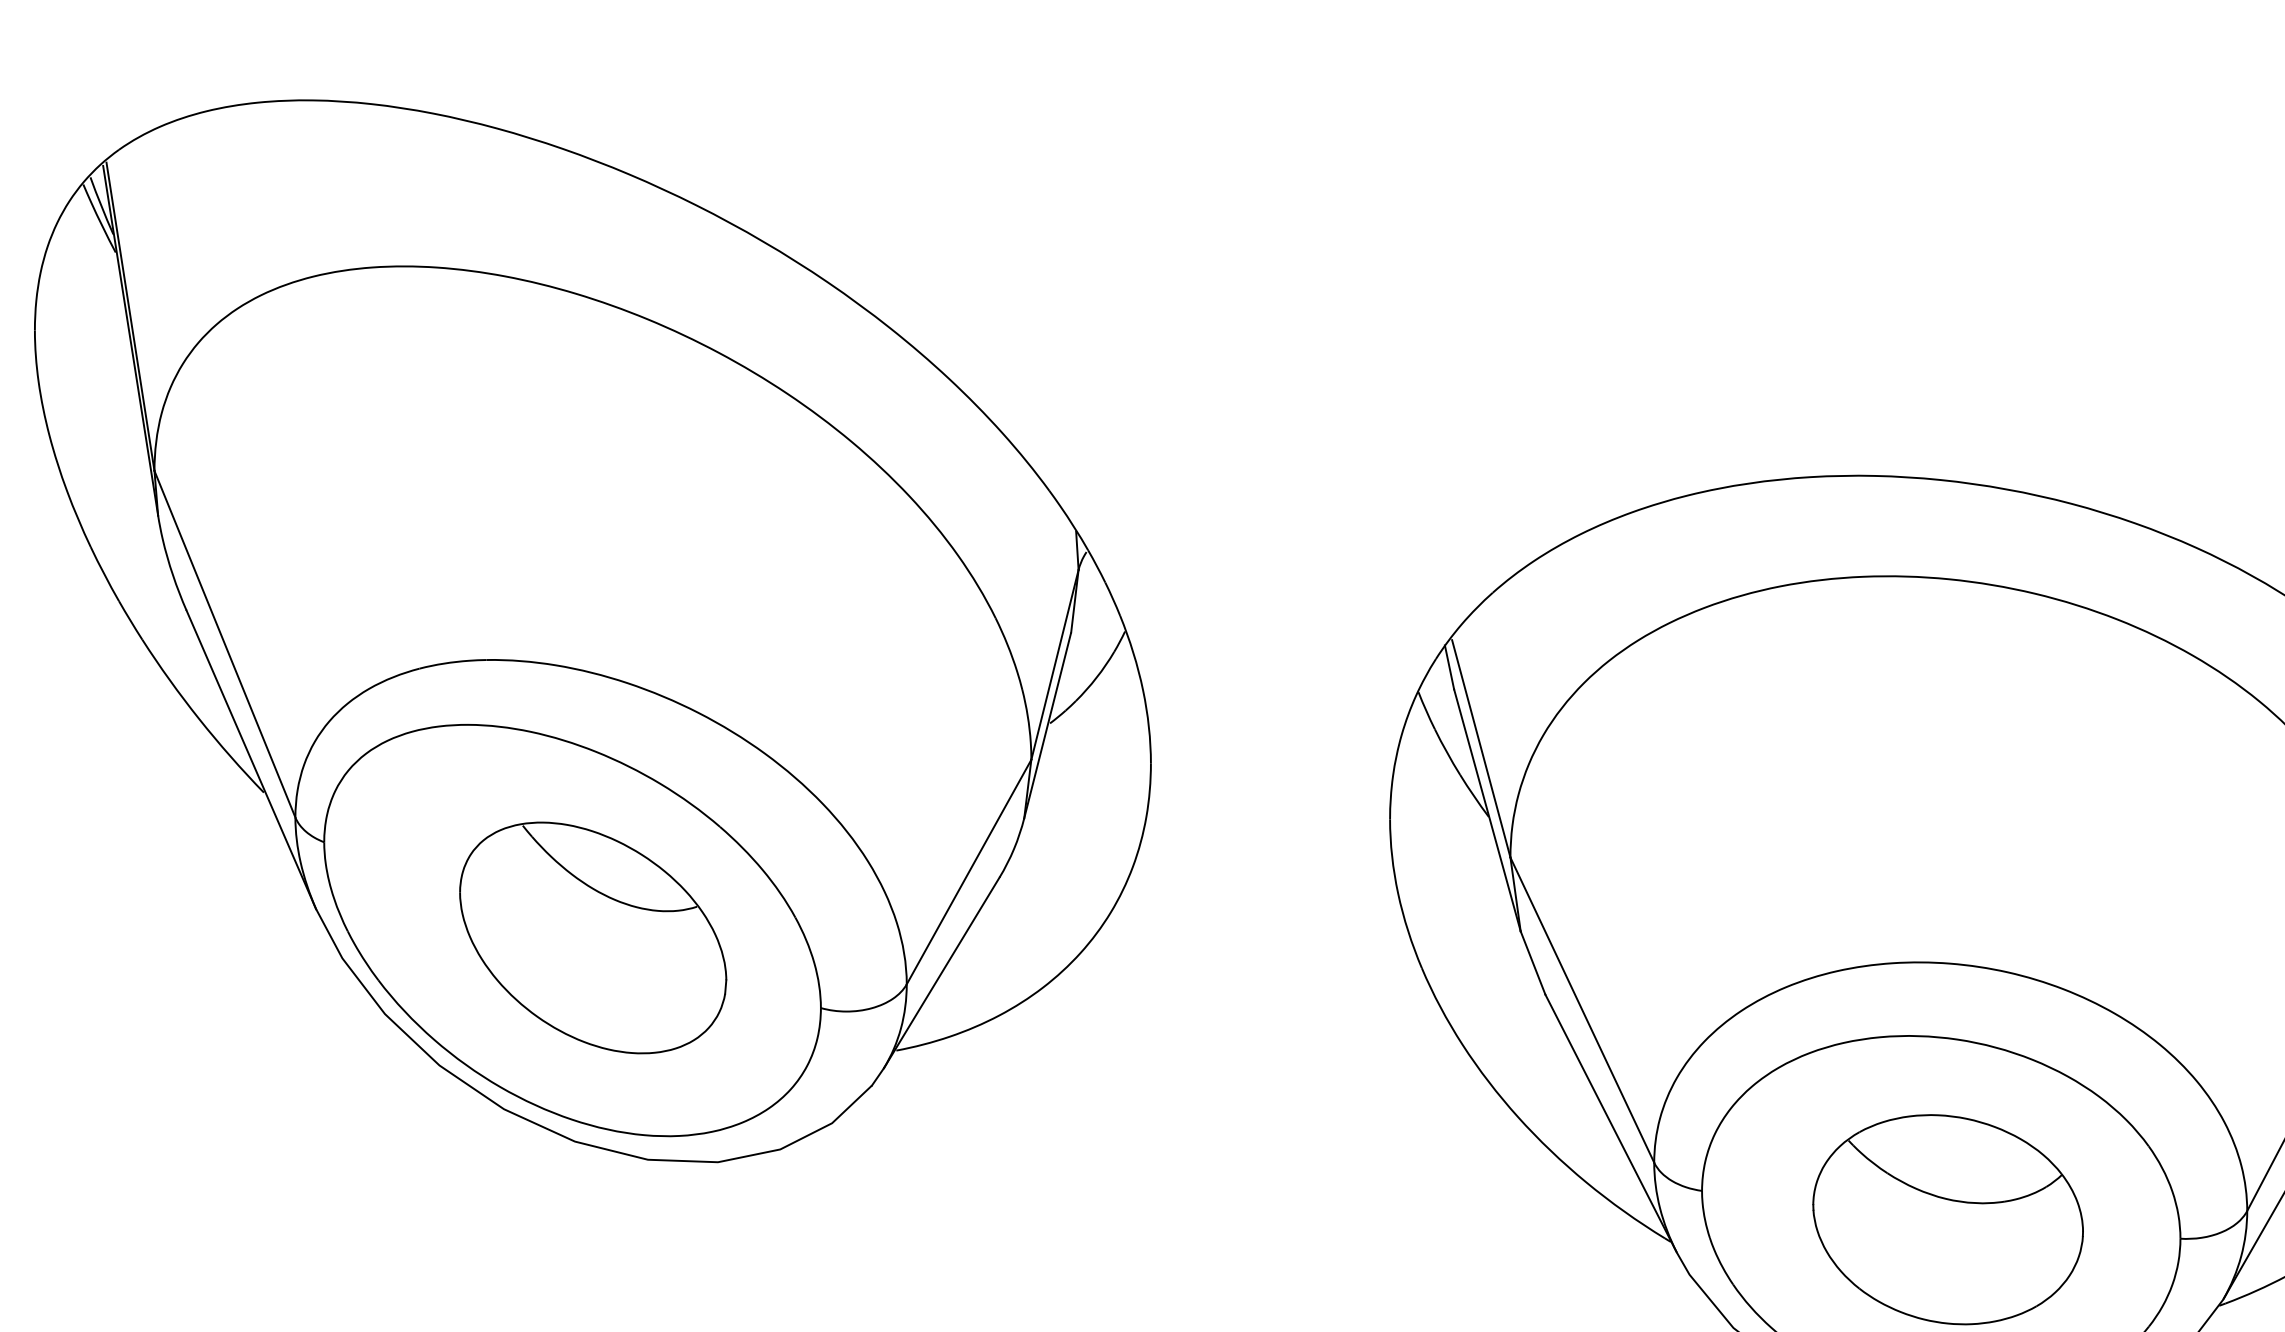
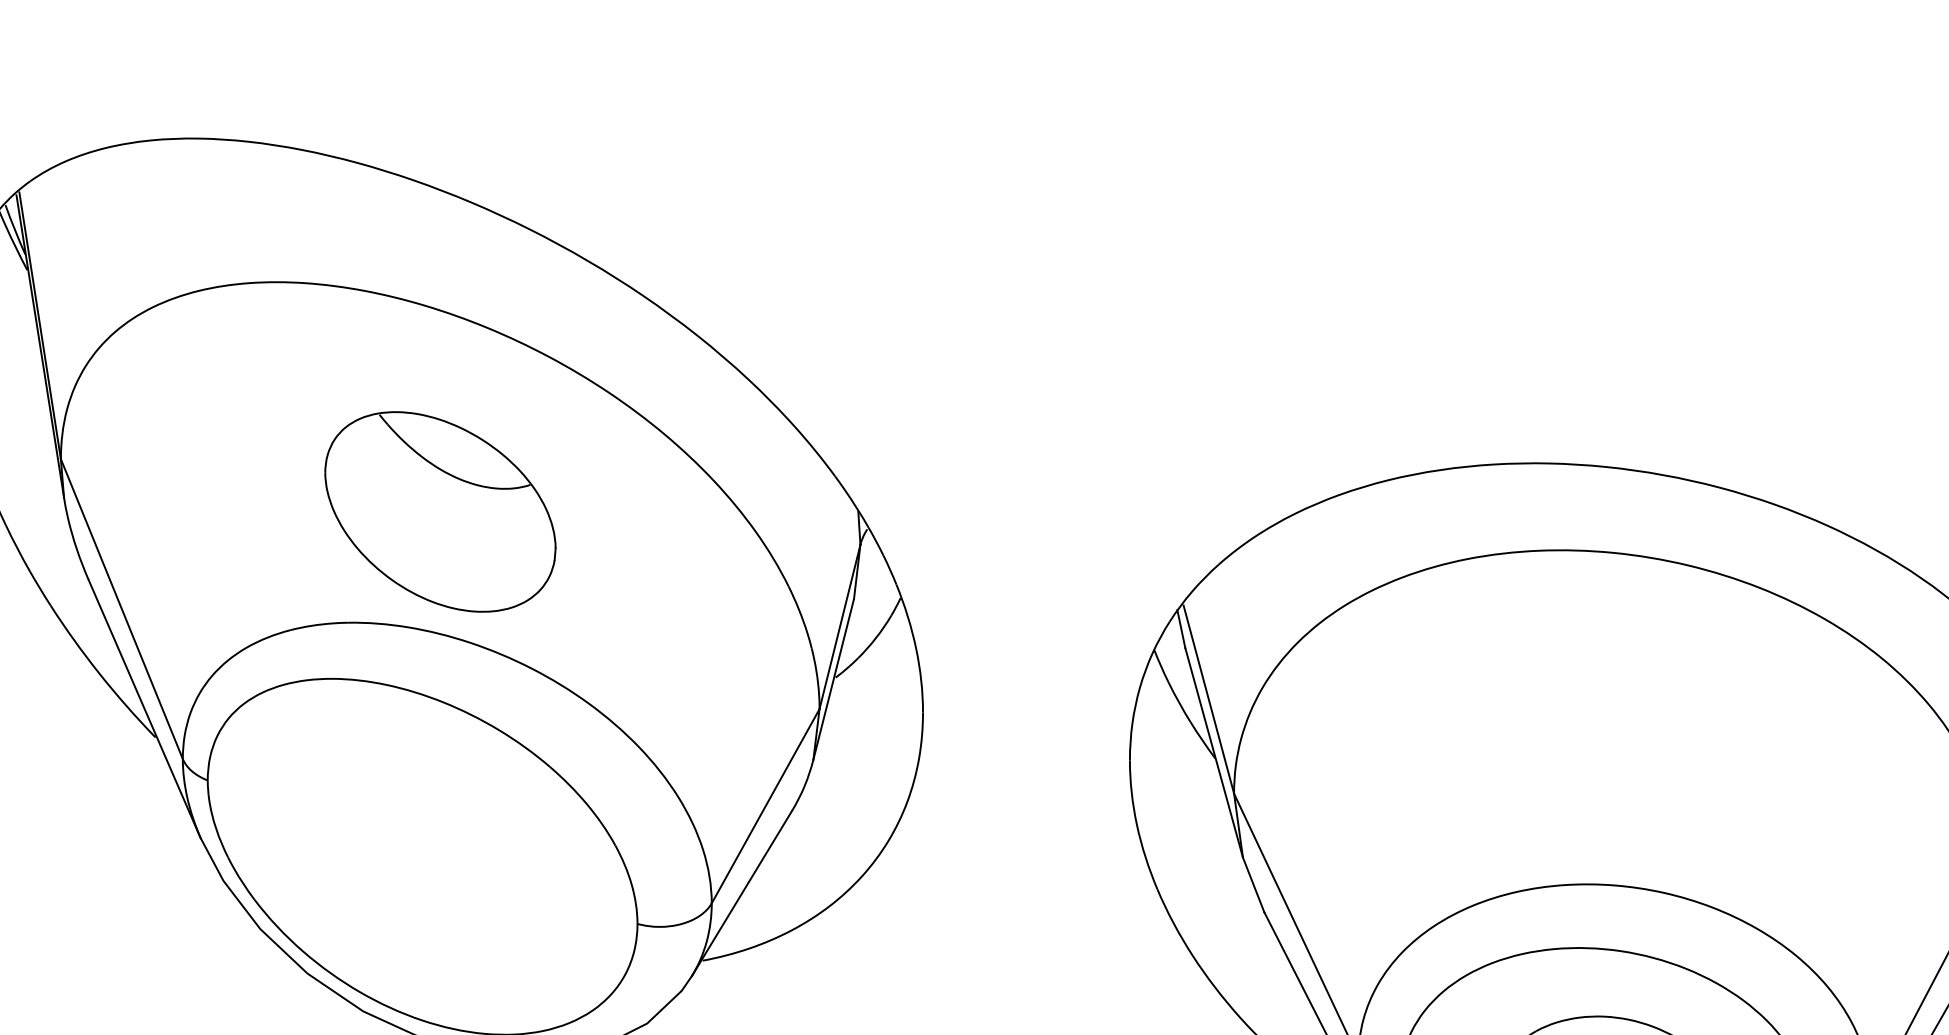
part: (593, 937) -> (440, 511), moved

